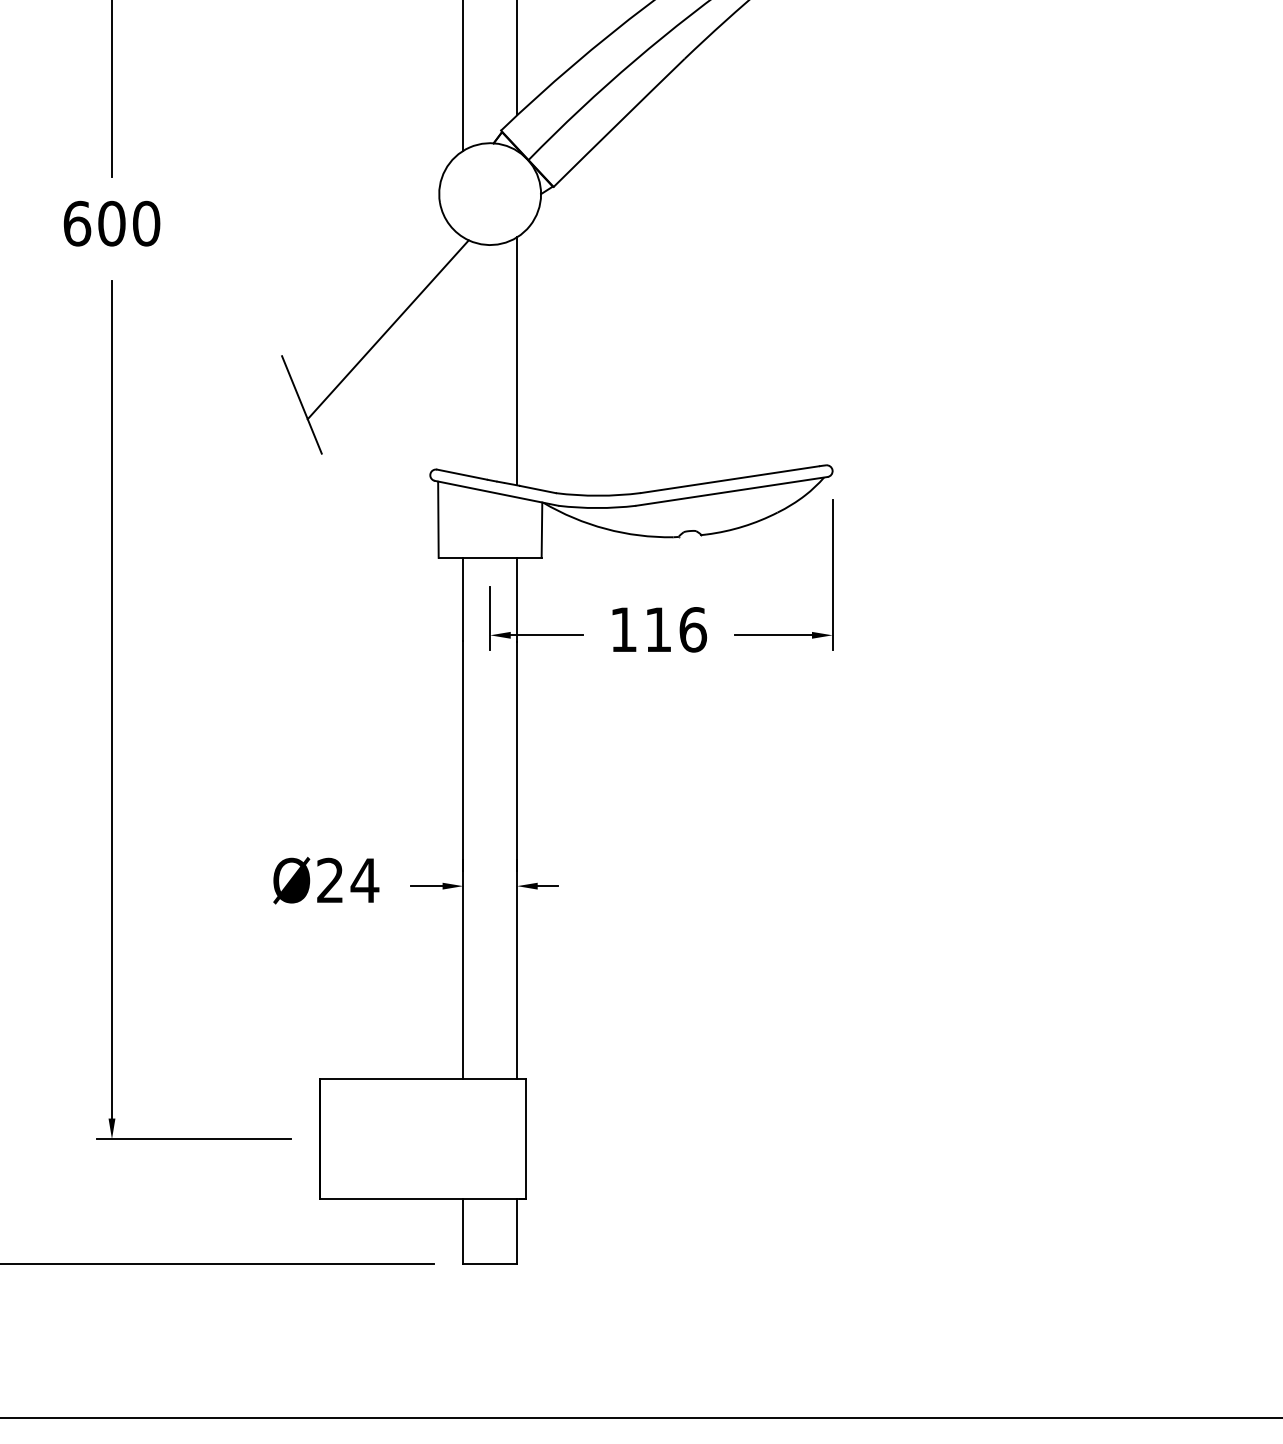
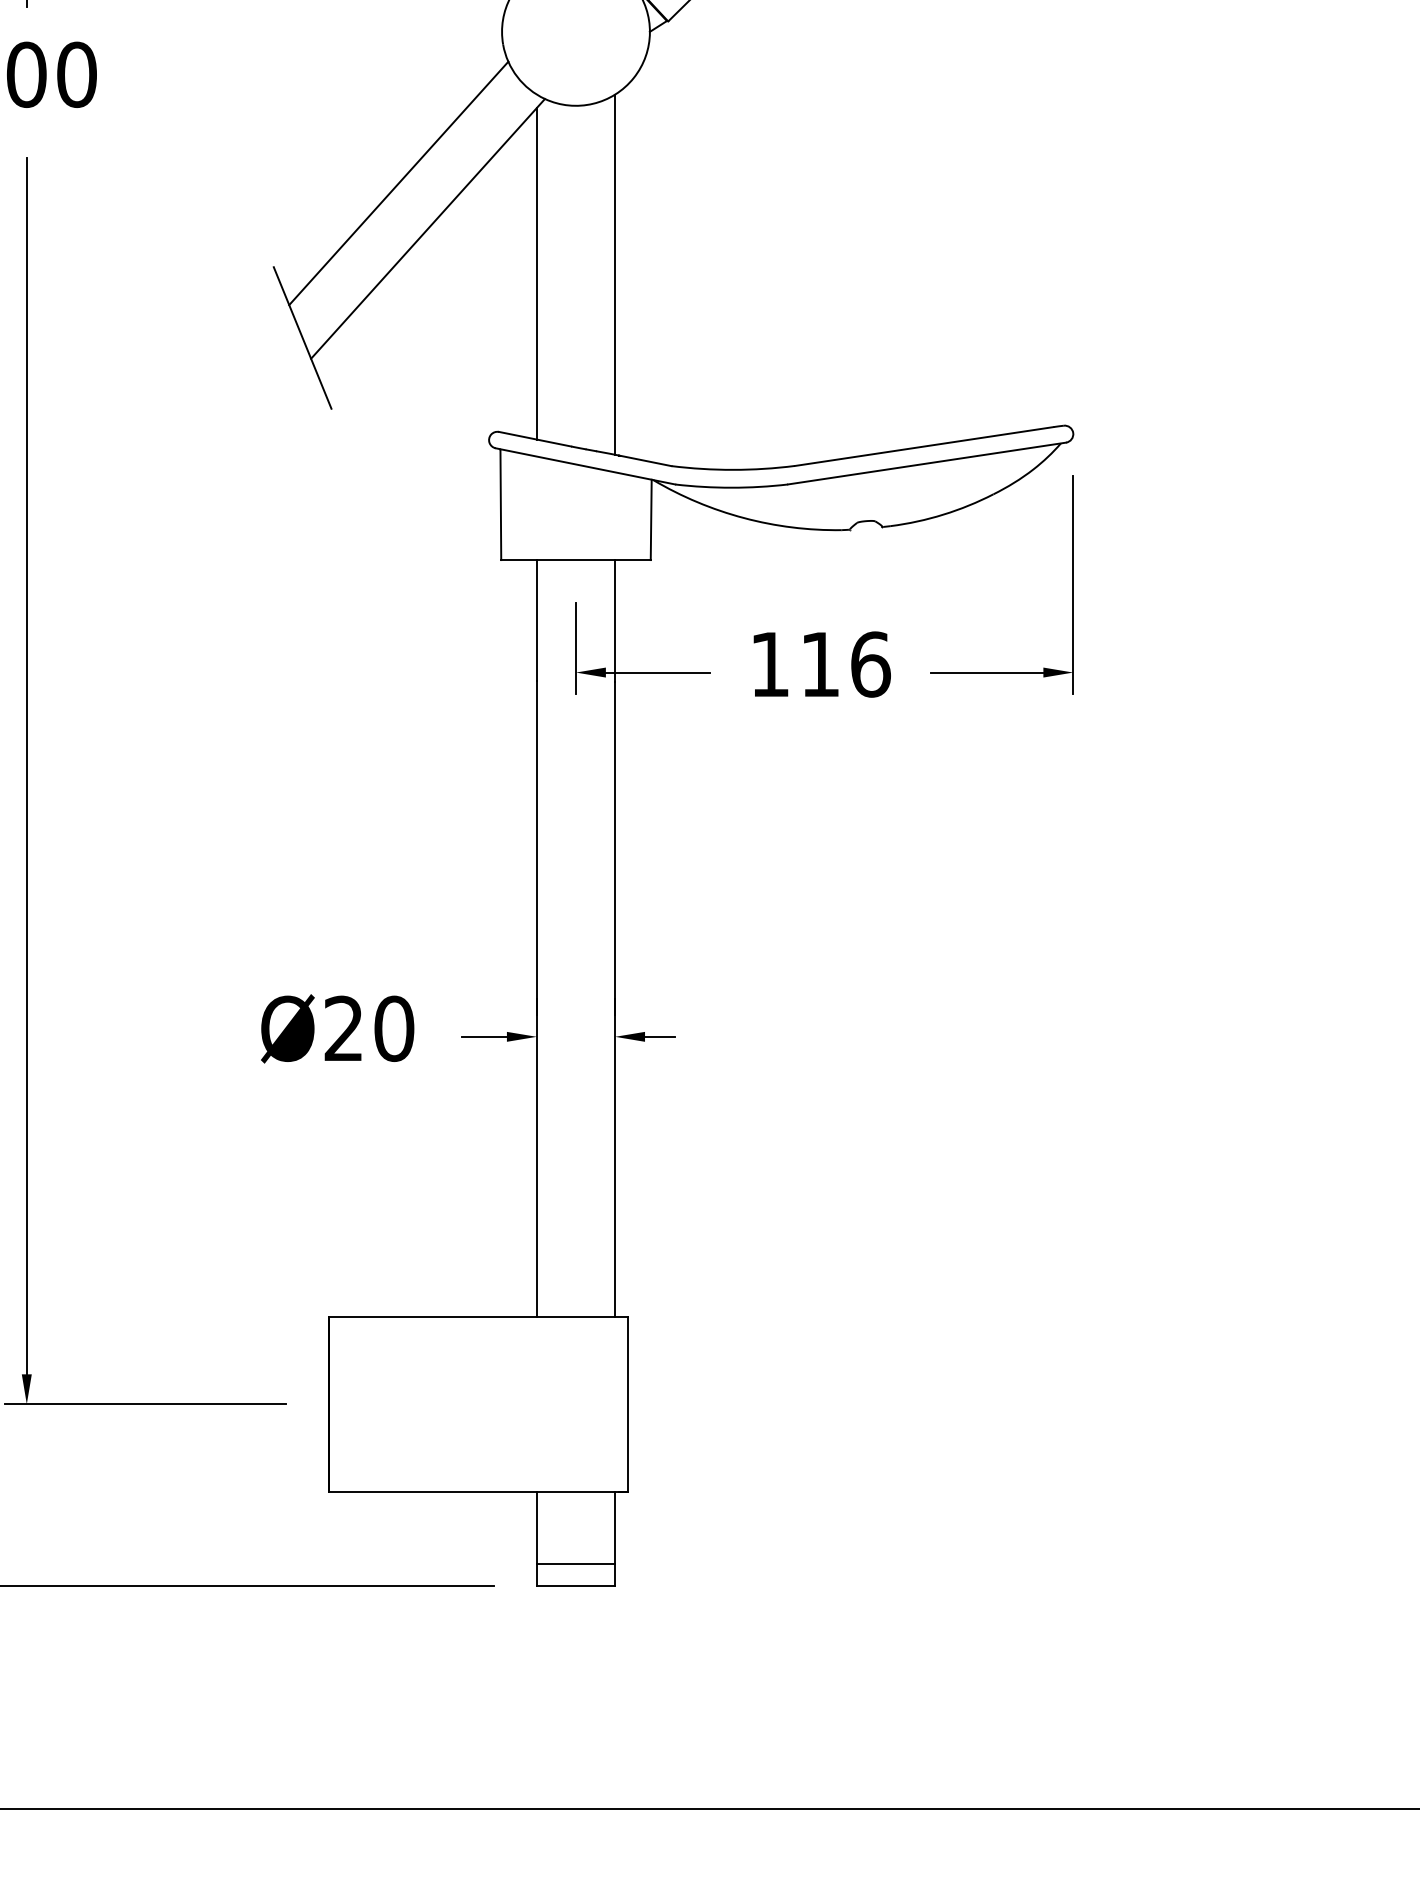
line: (367, 298) -> (397, 183), added
line: (463, 360) -> (537, 273), added
text: (364, 880) -> (393, 1028), Ø24 -> Ø20
line: (490, 1249) -> (576, 1564), added

